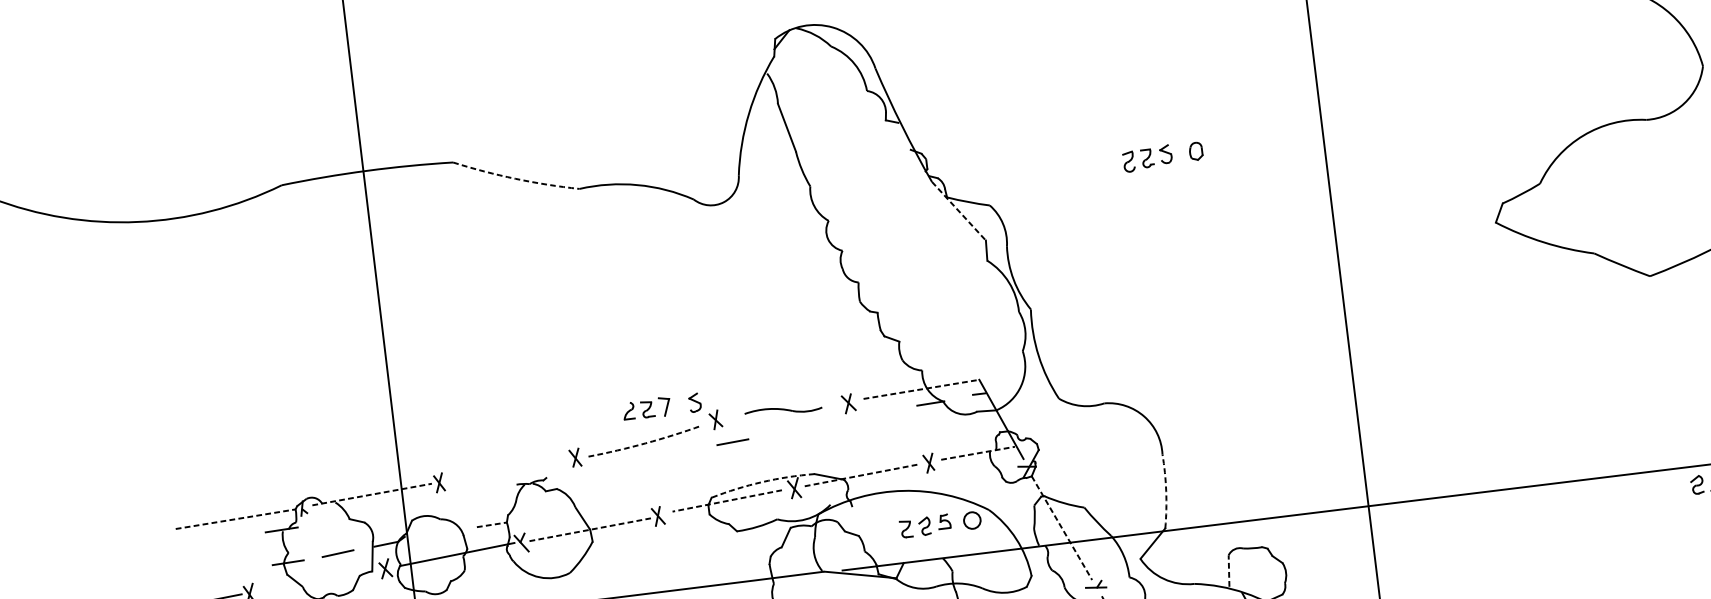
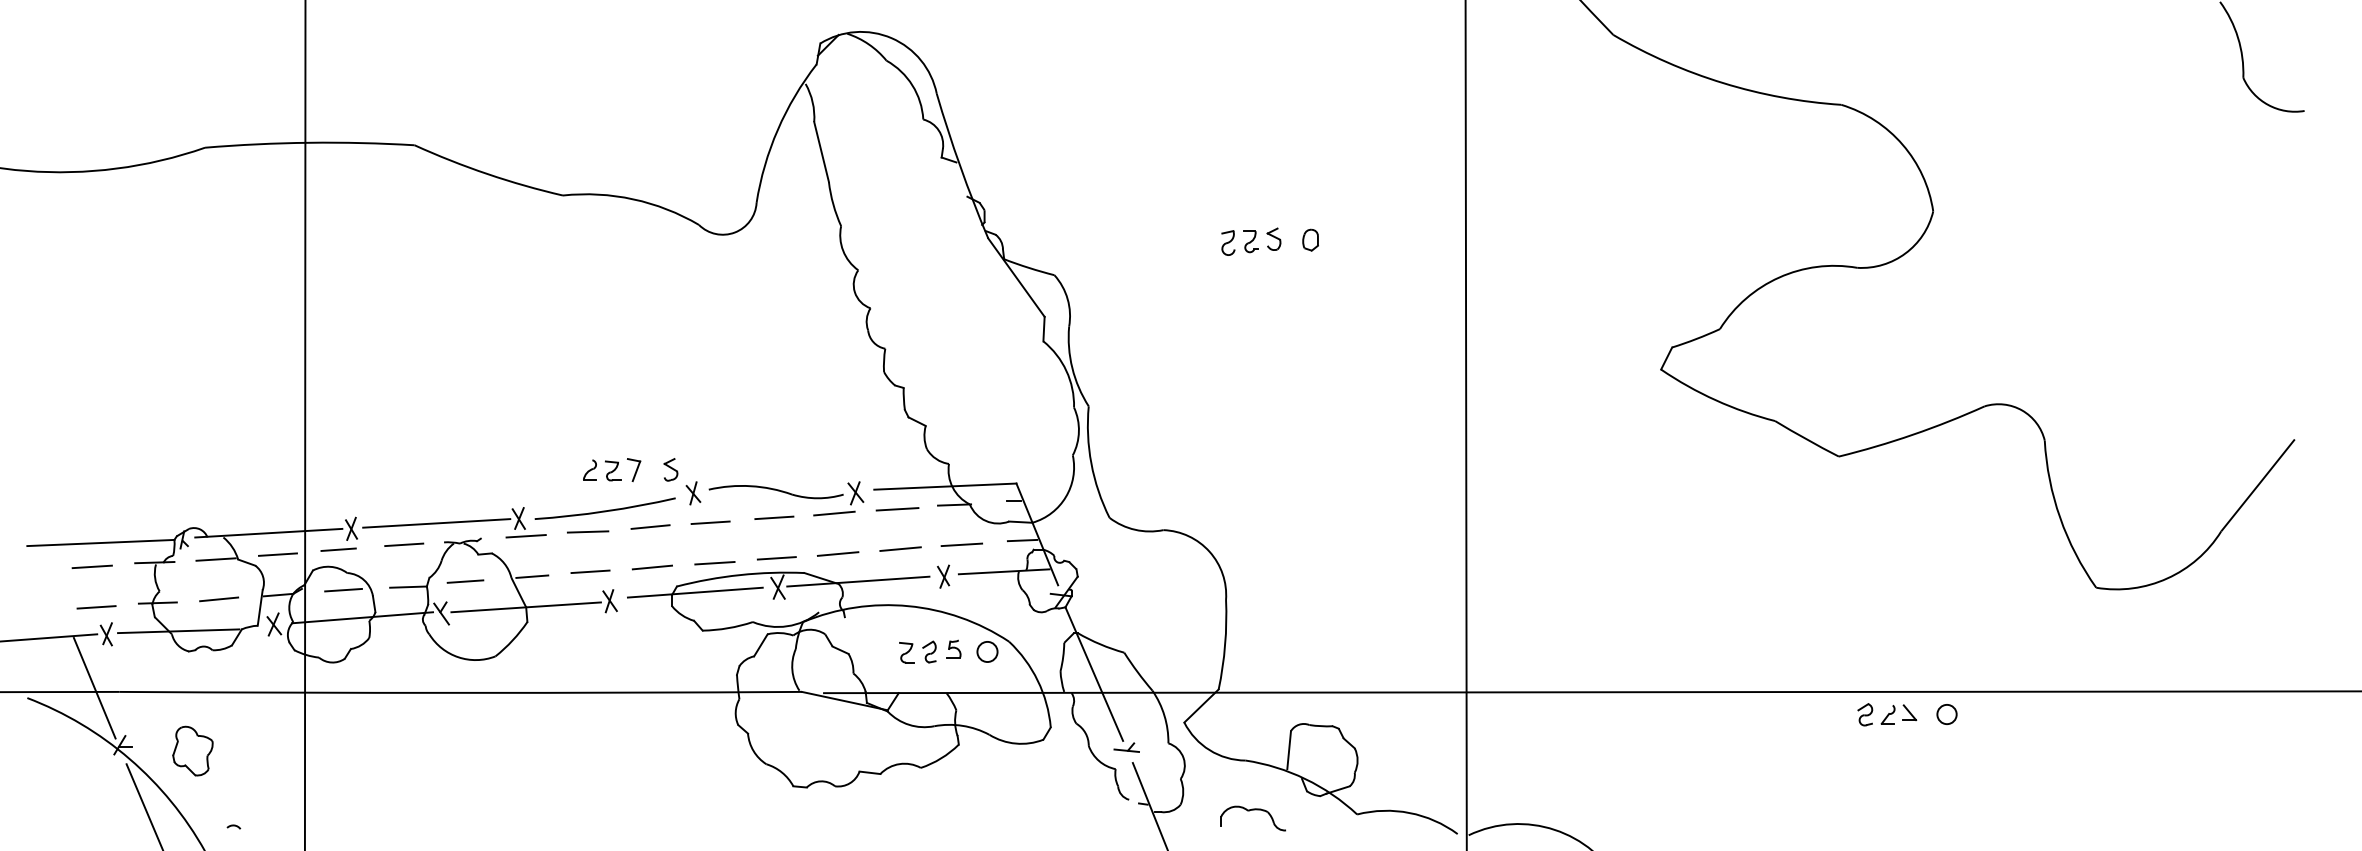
arc: (515, 179) -> (487, 174), dashed -> solid
line: (959, 211) -> (1016, 278), dashed -> solid
line: (921, 389) -> (945, 486), dashed -> solid
part: (782, 411) -> (775, 492), size x1.43
line: (884, 412) -> (897, 509), added
line: (833, 422) -> (834, 513), added
line: (989, 425) -> (1022, 540), added
line: (784, 431) -> (774, 517), added
line: (940, 435) -> (961, 544), added
arc: (645, 443) -> (605, 511), dashed -> solid
line: (890, 444) -> (900, 548), added
line: (684, 451) -> (650, 526), added
line: (978, 453) -> (1004, 571), dashed -> solid
line: (839, 454) -> (837, 553), added
line: (632, 461) -> (587, 531), added
line: (790, 464) -> (776, 558), added
line: (508, 469) -> (436, 523), added
line: (582, 471) -> (525, 536), added
line: (740, 475) -> (714, 563), added
line: (858, 475) -> (857, 581), dashed -> solid
arc: (762, 482) -> (740, 575), dashed -> solid
line: (689, 484) -> (652, 567), added
line: (484, 490) -> (404, 544), added
arc: (1166, 490) -> (1225, 644), dashed -> solid
line: (371, 494) -> (268, 533), dashed -> solid
line: (639, 494) -> (590, 571), added
line: (430, 500) -> (338, 549), added
line: (727, 500) -> (695, 592), dashed -> solid
line: (592, 503) -> (532, 576), added
line: (381, 511) -> (277, 554), added
line: (537, 514) -> (465, 581), added
line: (235, 519) -> (100, 543), dashed -> solid
line: (331, 521) -> (215, 559), added
line: (492, 525) -> (409, 587), dashed -> solid
line: (1062, 528) -> (1094, 674), dashed -> solid
line: (590, 529) -> (526, 607), dashed -> solid
line: (438, 533) -> (343, 589), added
line: (230, 539) -> (91, 566), added
line: (1229, 570) -> (1289, 749), dashed -> solid
line: (238, 572) -> (96, 607), added
line: (307, 583) -> (178, 631), added

